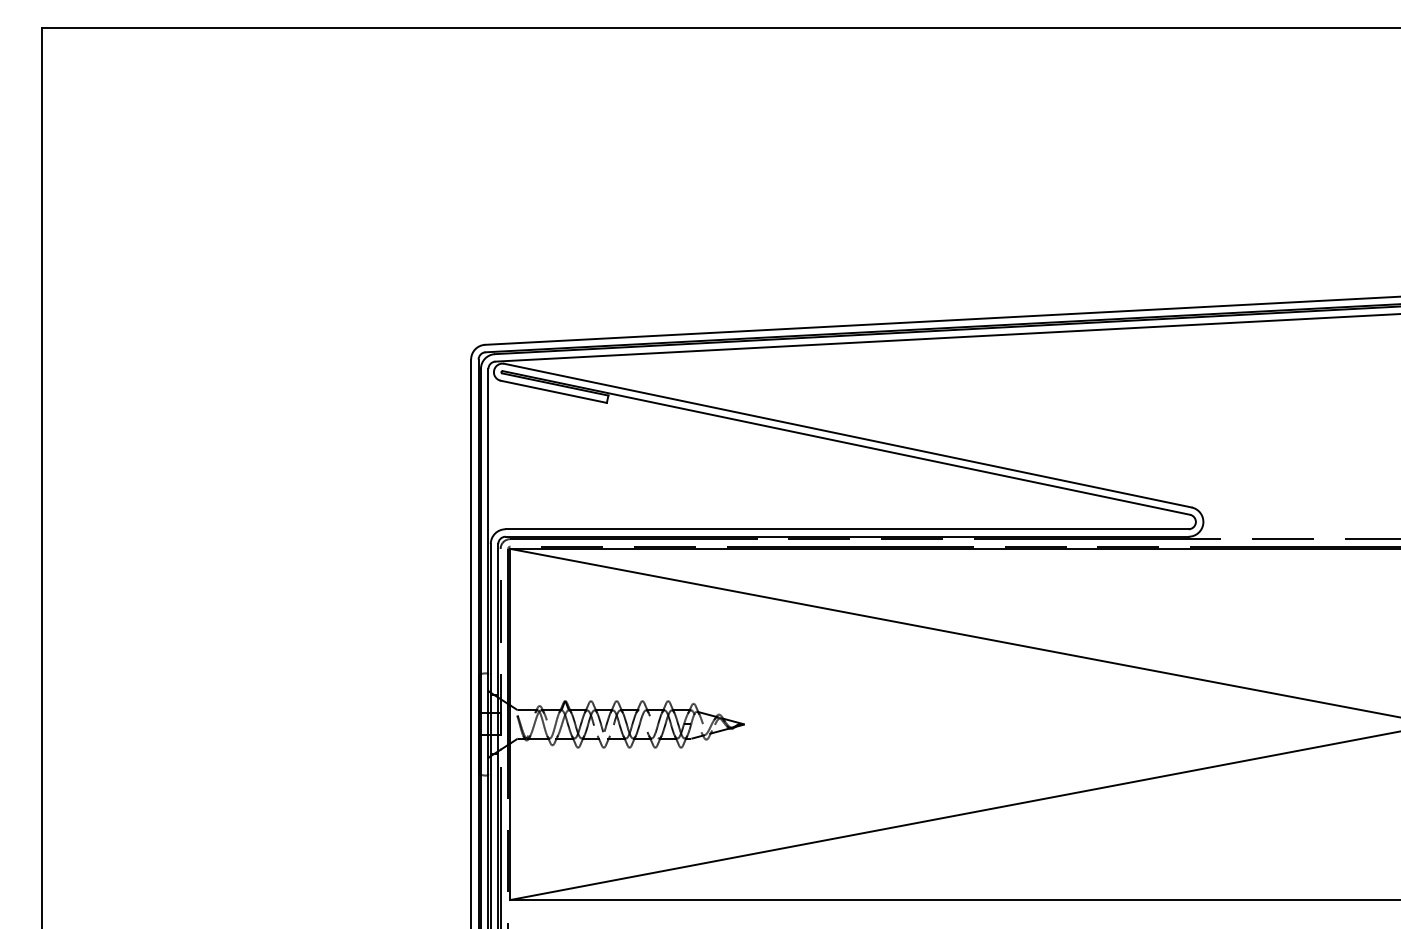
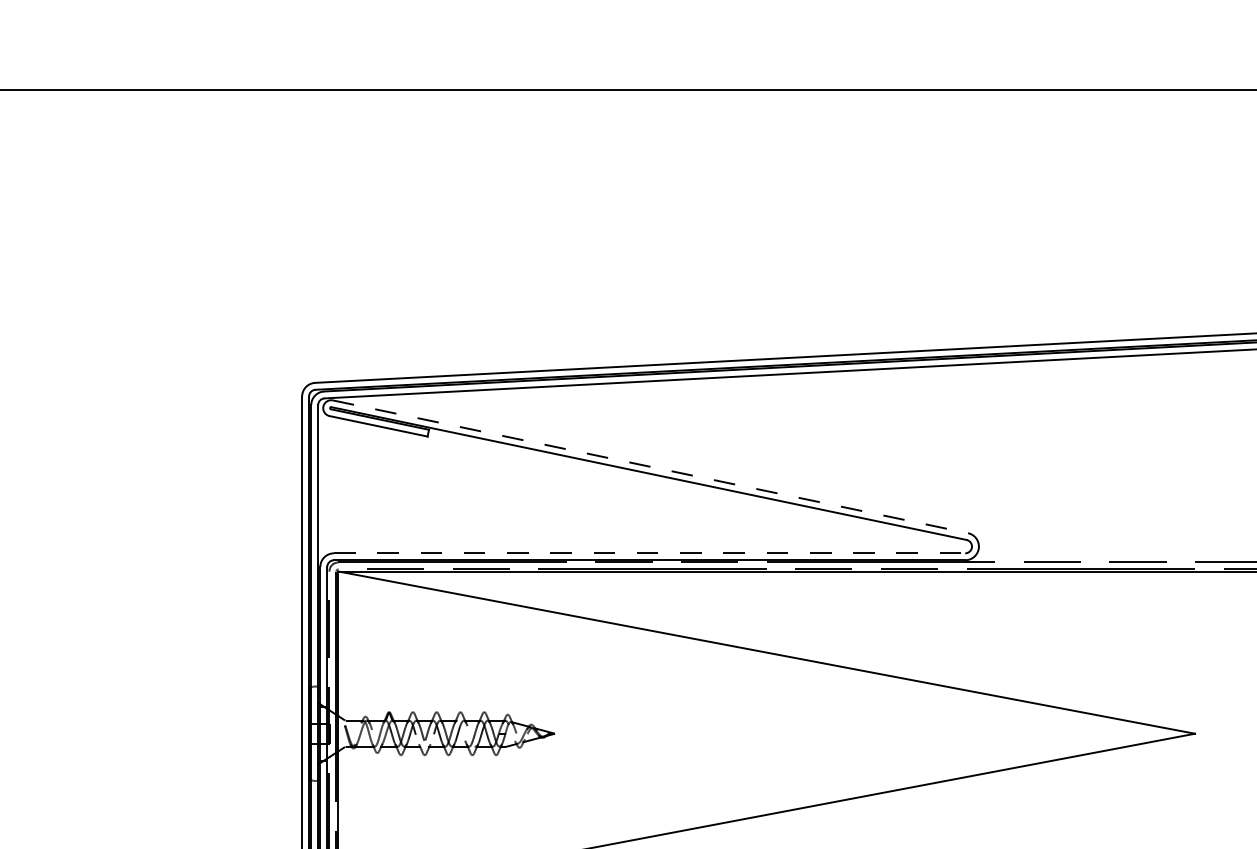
line: (848, 435) -> (650, 466), solid -> dashed
line: (847, 529) -> (649, 553), solid -> dashed

